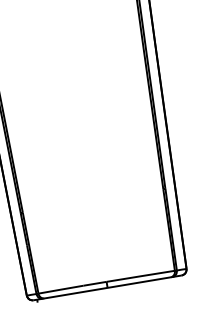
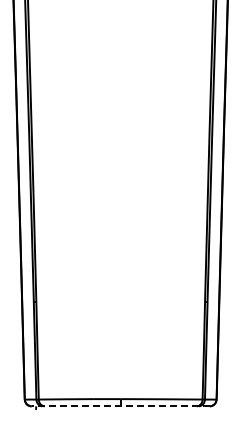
line: (107, 288) -> (120, 406), solid -> dashed

